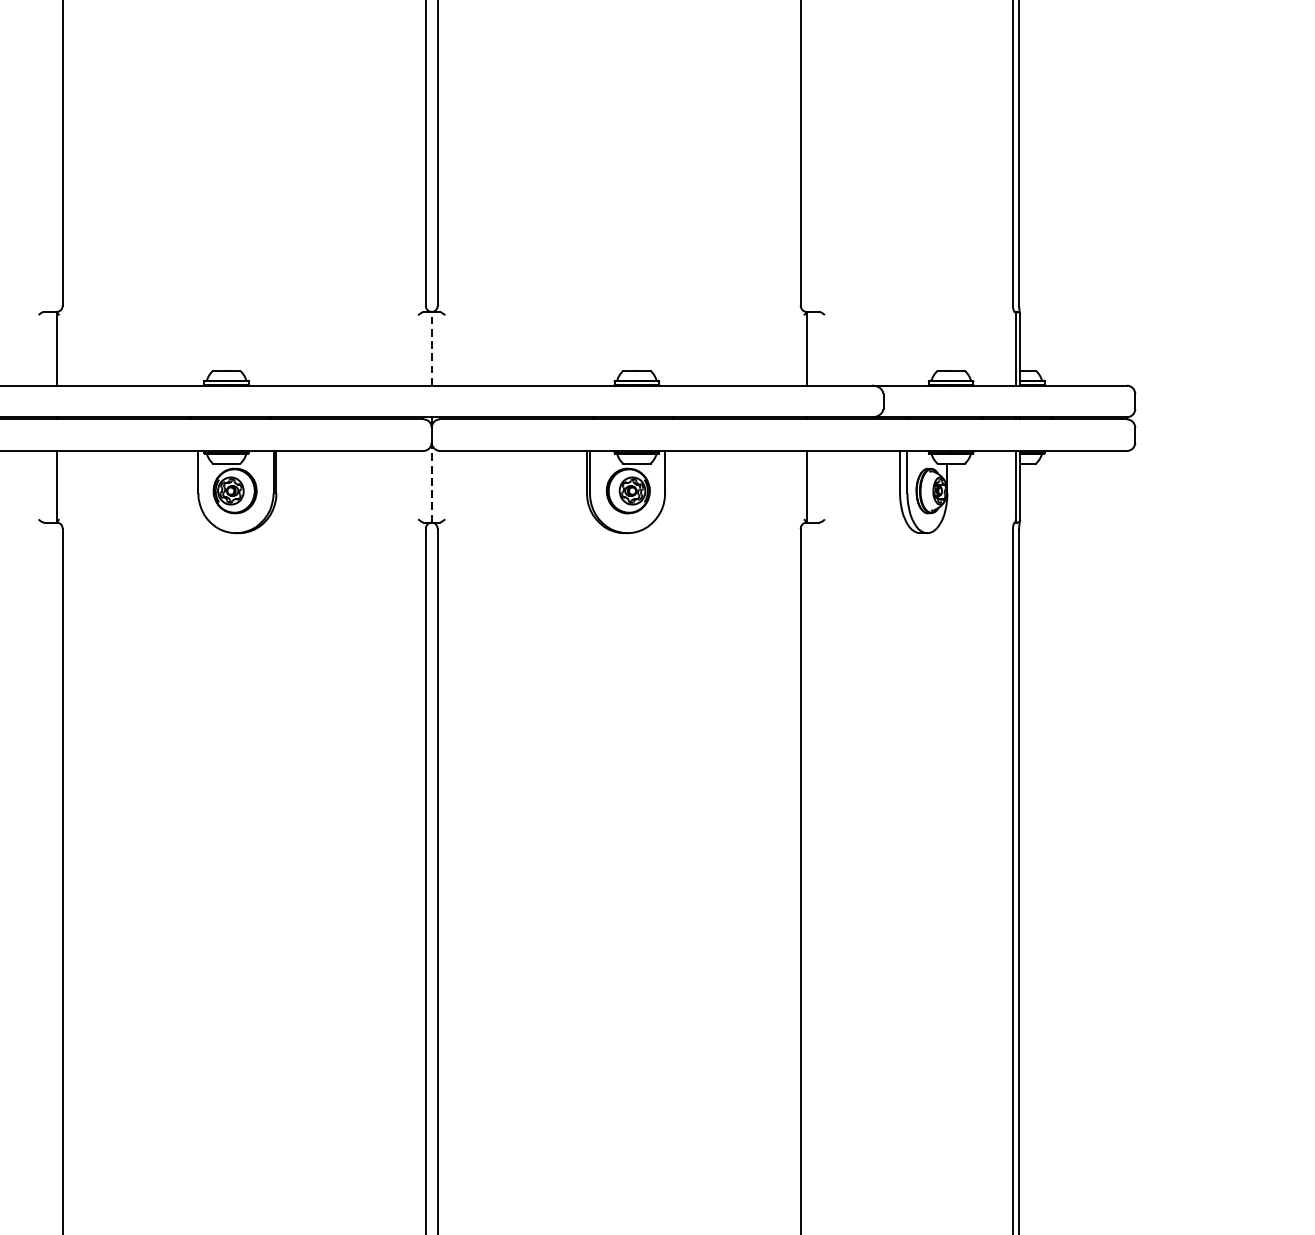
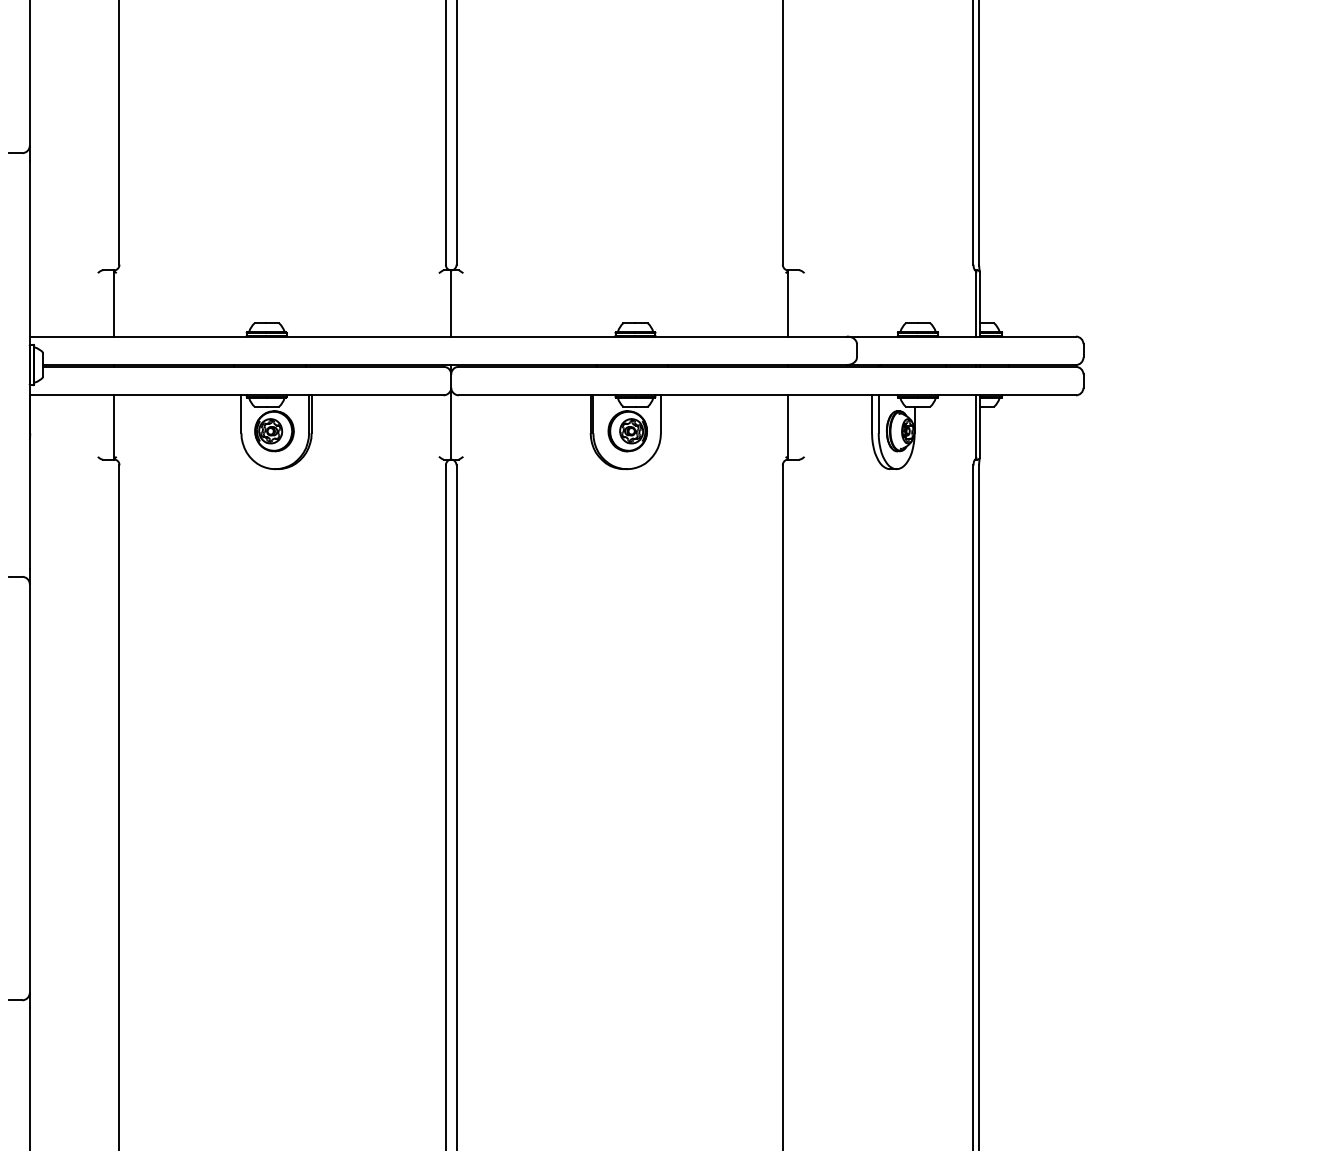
line: (432, 348) -> (451, 303), dashed -> solid
line: (432, 483) -> (451, 424), dashed -> solid

